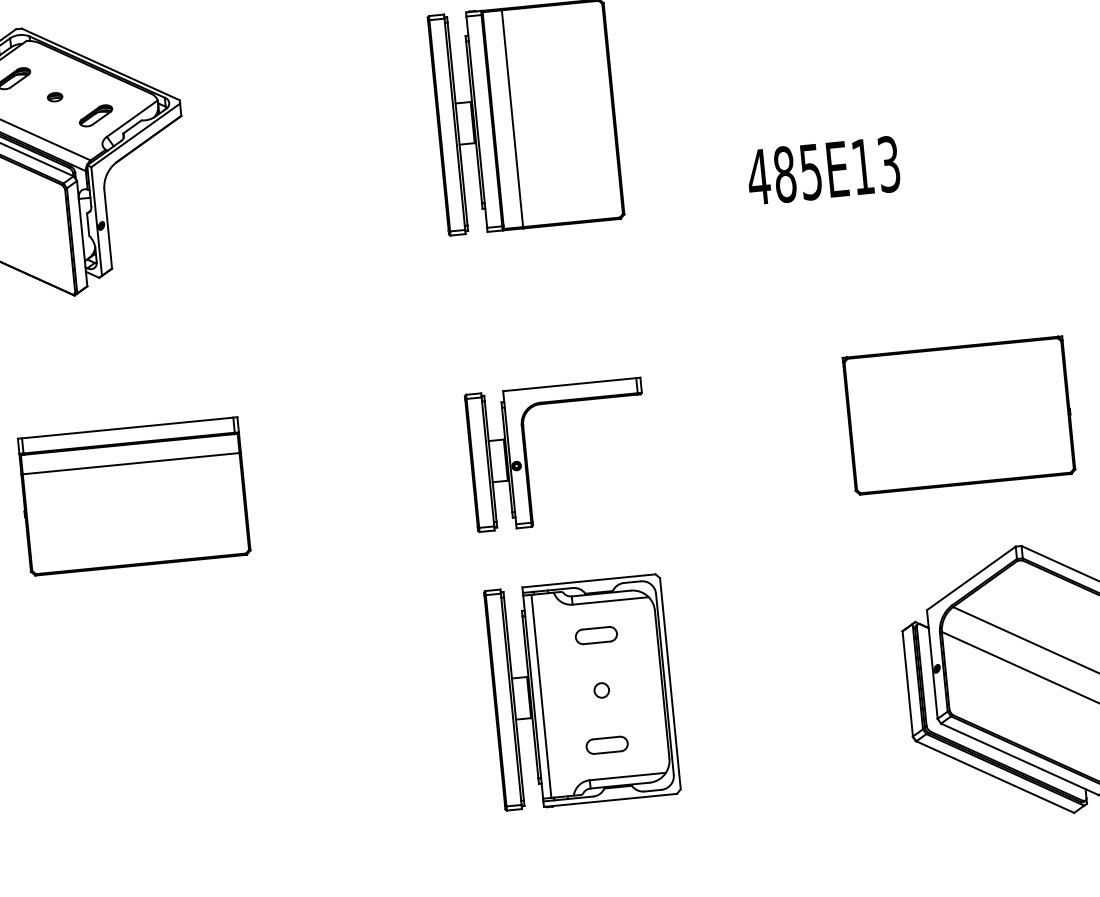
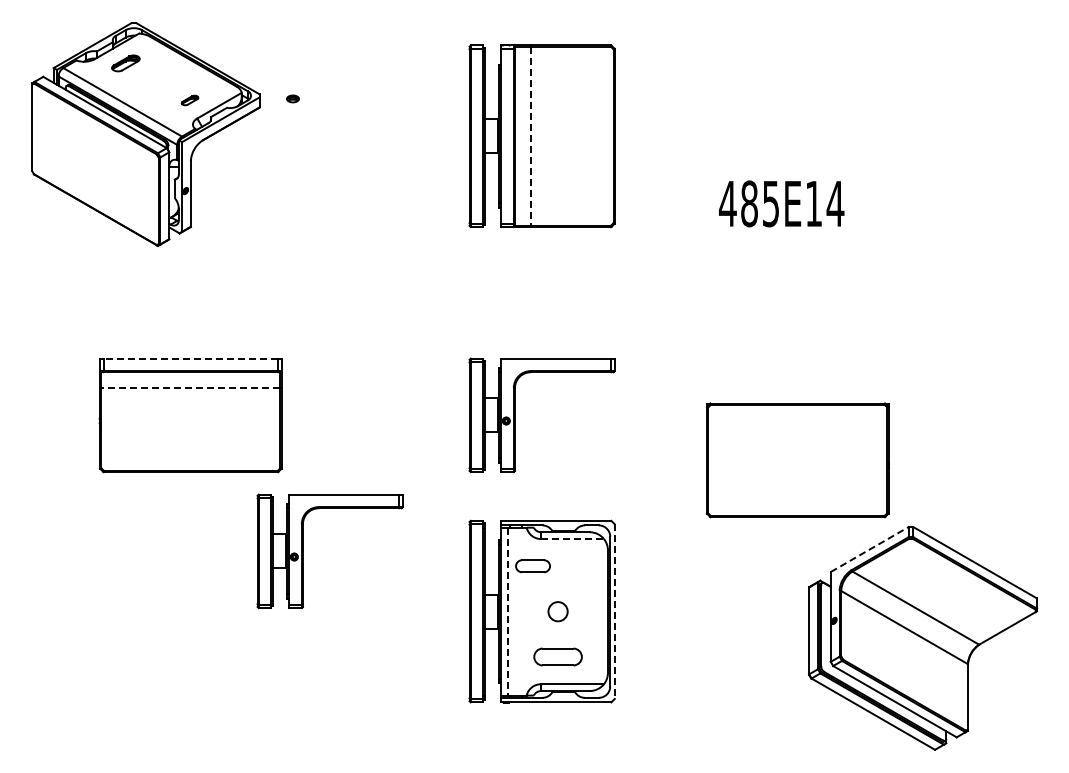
part: (54, 96) -> (292, 98), moved
part: (95, 115) -> (189, 100), size x0.6
line: (512, 119) -> (530, 136), solid -> dashed
text: (888, 163) -> (835, 203), 485E13 -> 485E14
part: (958, 415) -> (797, 460), moved
line: (127, 427) -> (190, 358), solid -> dashed
line: (130, 464) -> (190, 388), solid -> dashed
line: (971, 578) -> (869, 549), solid -> dashed
line: (611, 601) -> (573, 539), solid -> dashed
part: (595, 635) -> (532, 566), moved
part: (286, 647) -> (303, 551), added
line: (670, 684) -> (614, 612), solid -> dashed
circle: (601, 690) -> (557, 611), size x1.6
line: (541, 696) -> (508, 611), solid -> dashed
part: (606, 744) -> (557, 656), size x1.4

